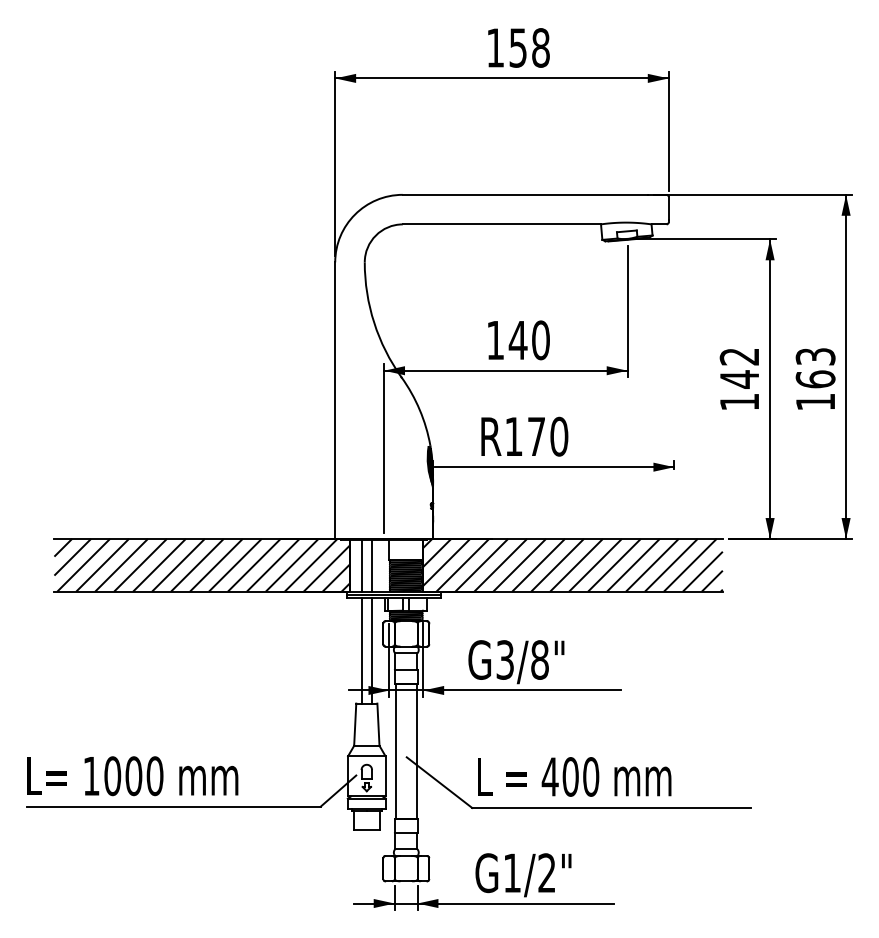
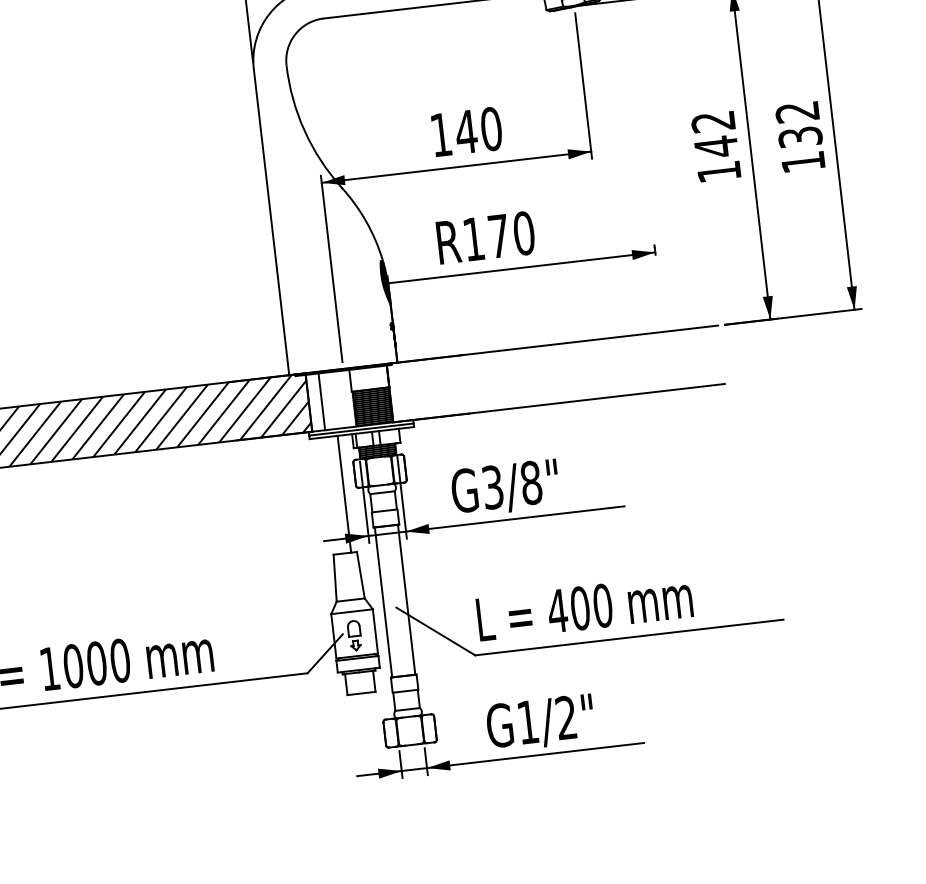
text: (815, 368) -> (798, 125), 163 -> 132
hatch: (572, 564) -> (555, 373), removed
line: (372, 565) -> (333, 399), removed
line: (361, 650) -> (332, 495), removed

